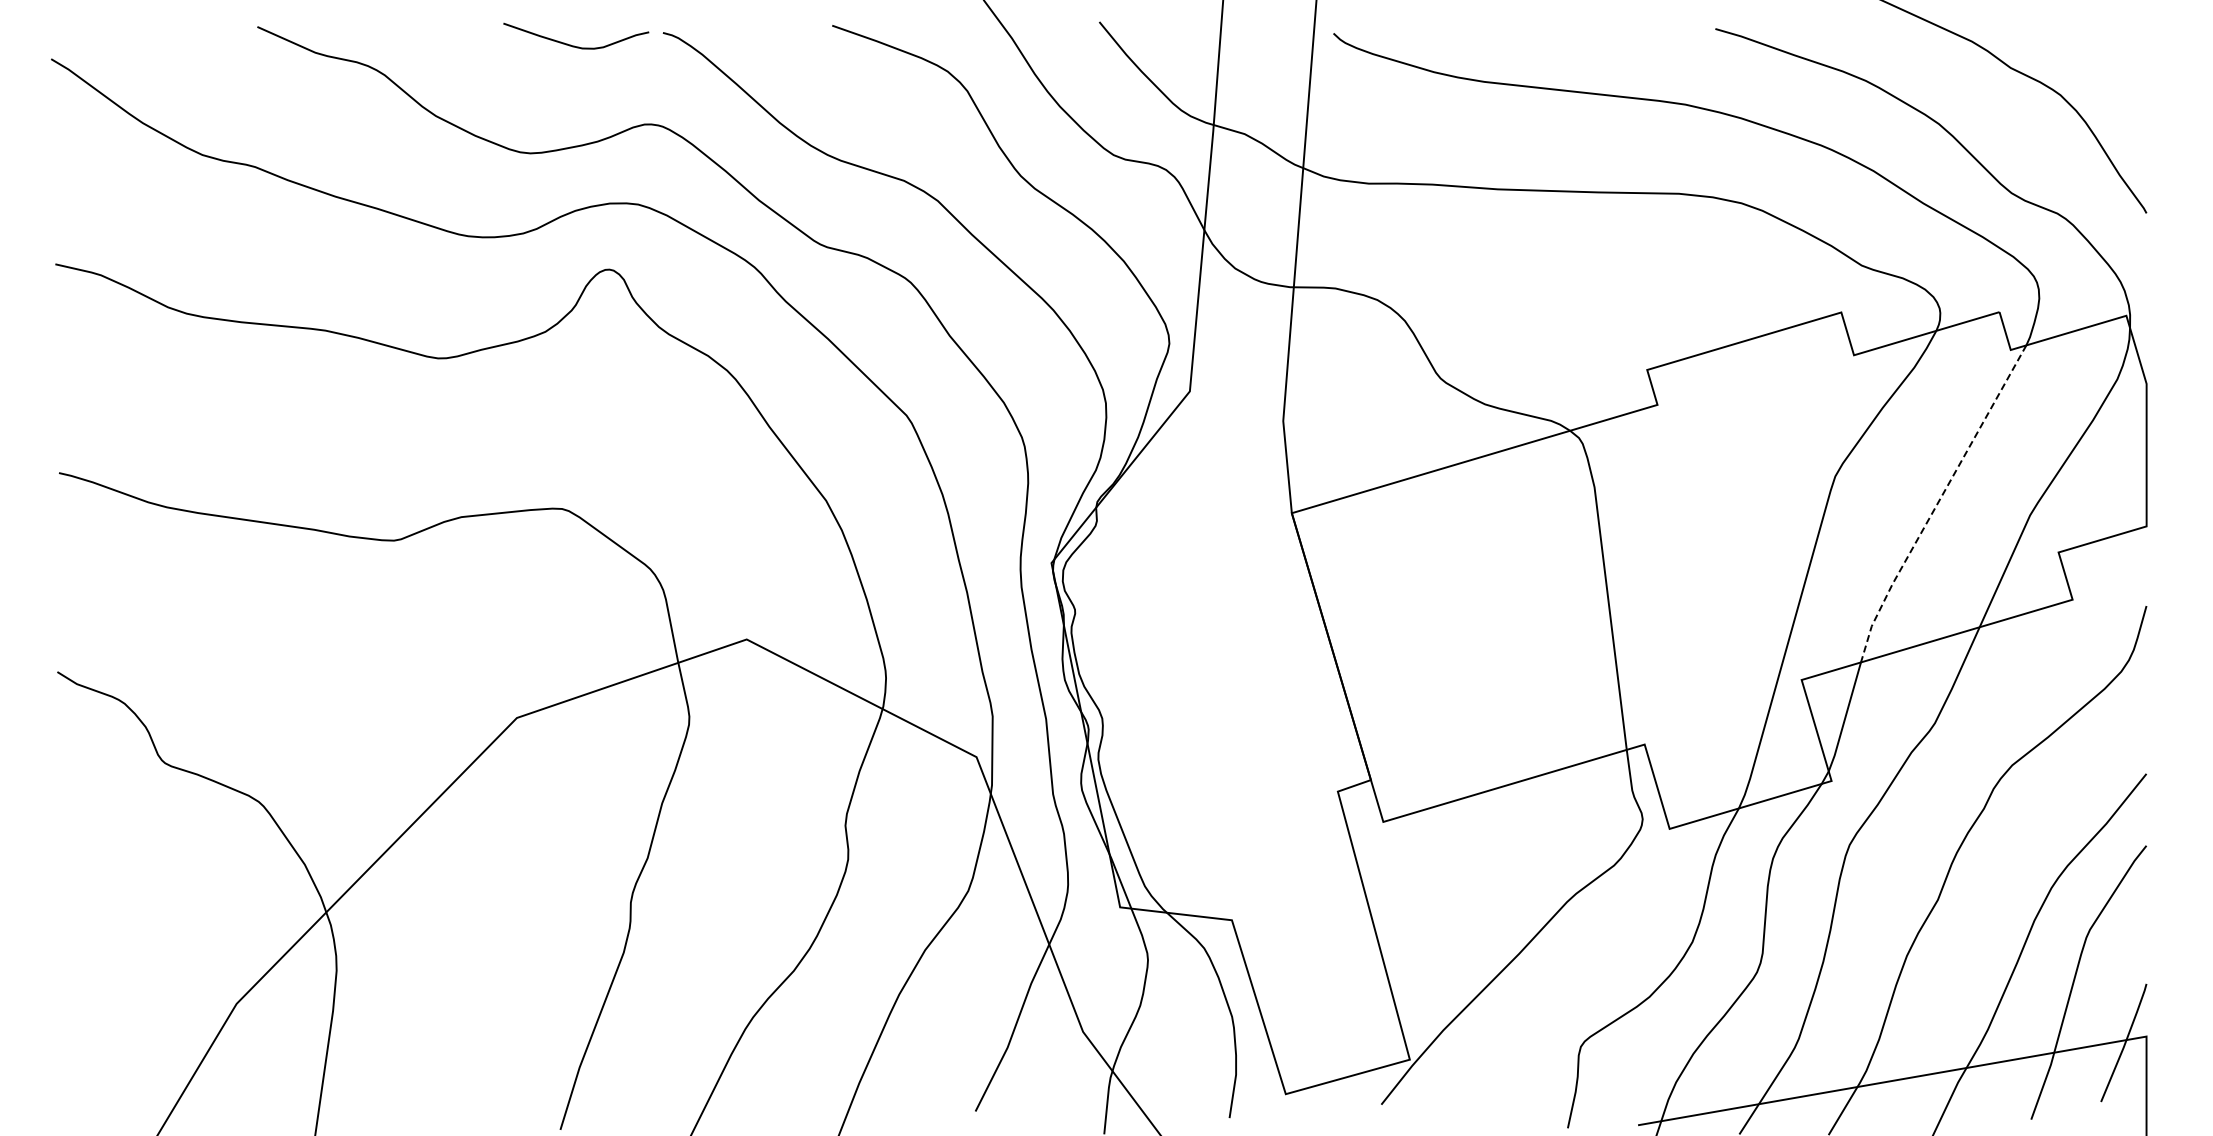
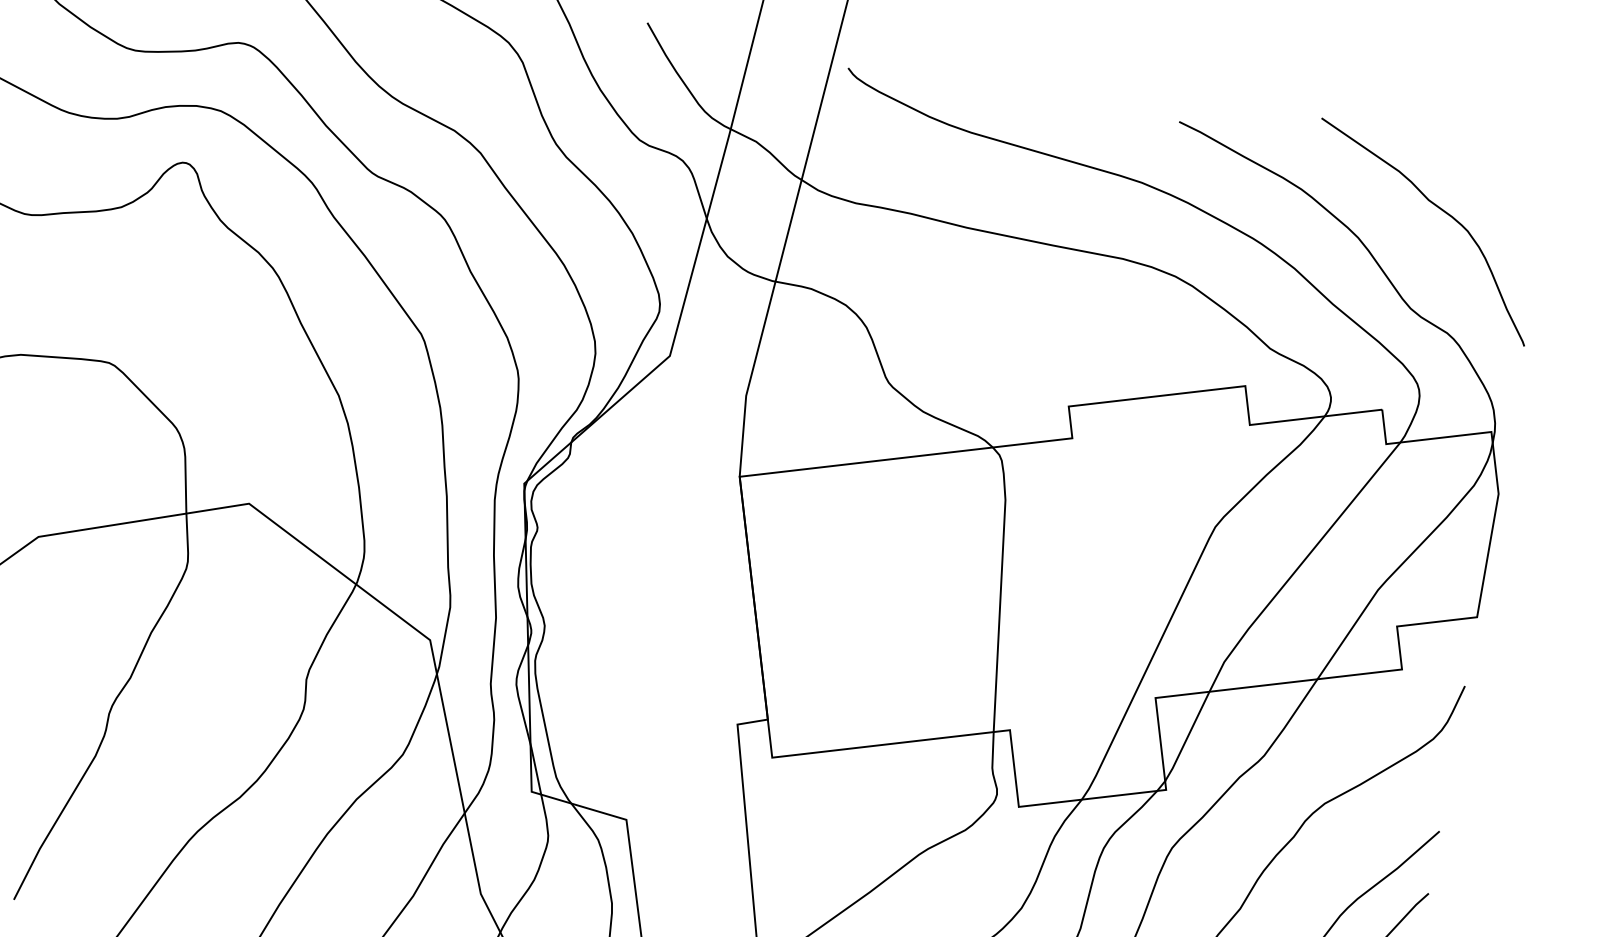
line: (1937, 503) -> (1299, 565), dashed -> solid

